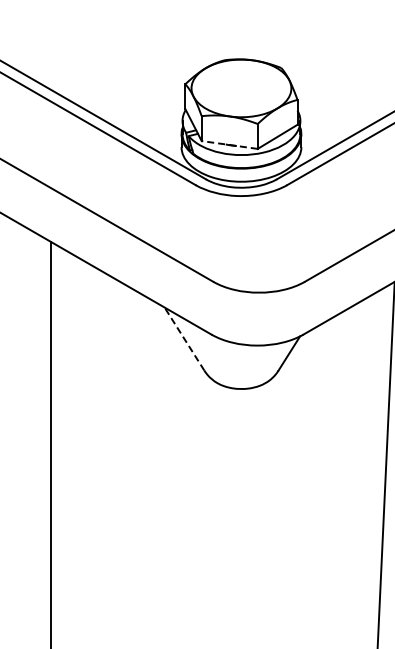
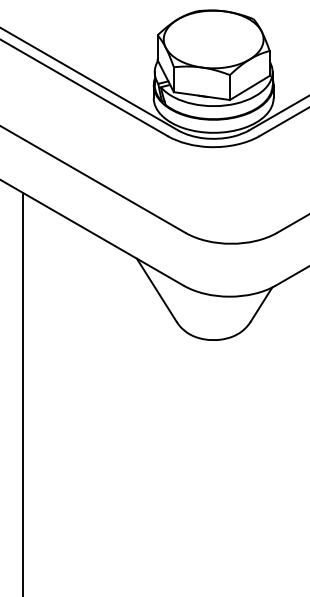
line: (229, 144) -> (201, 95), dashed -> solid
line: (184, 338) -> (156, 289), dashed -> solid

